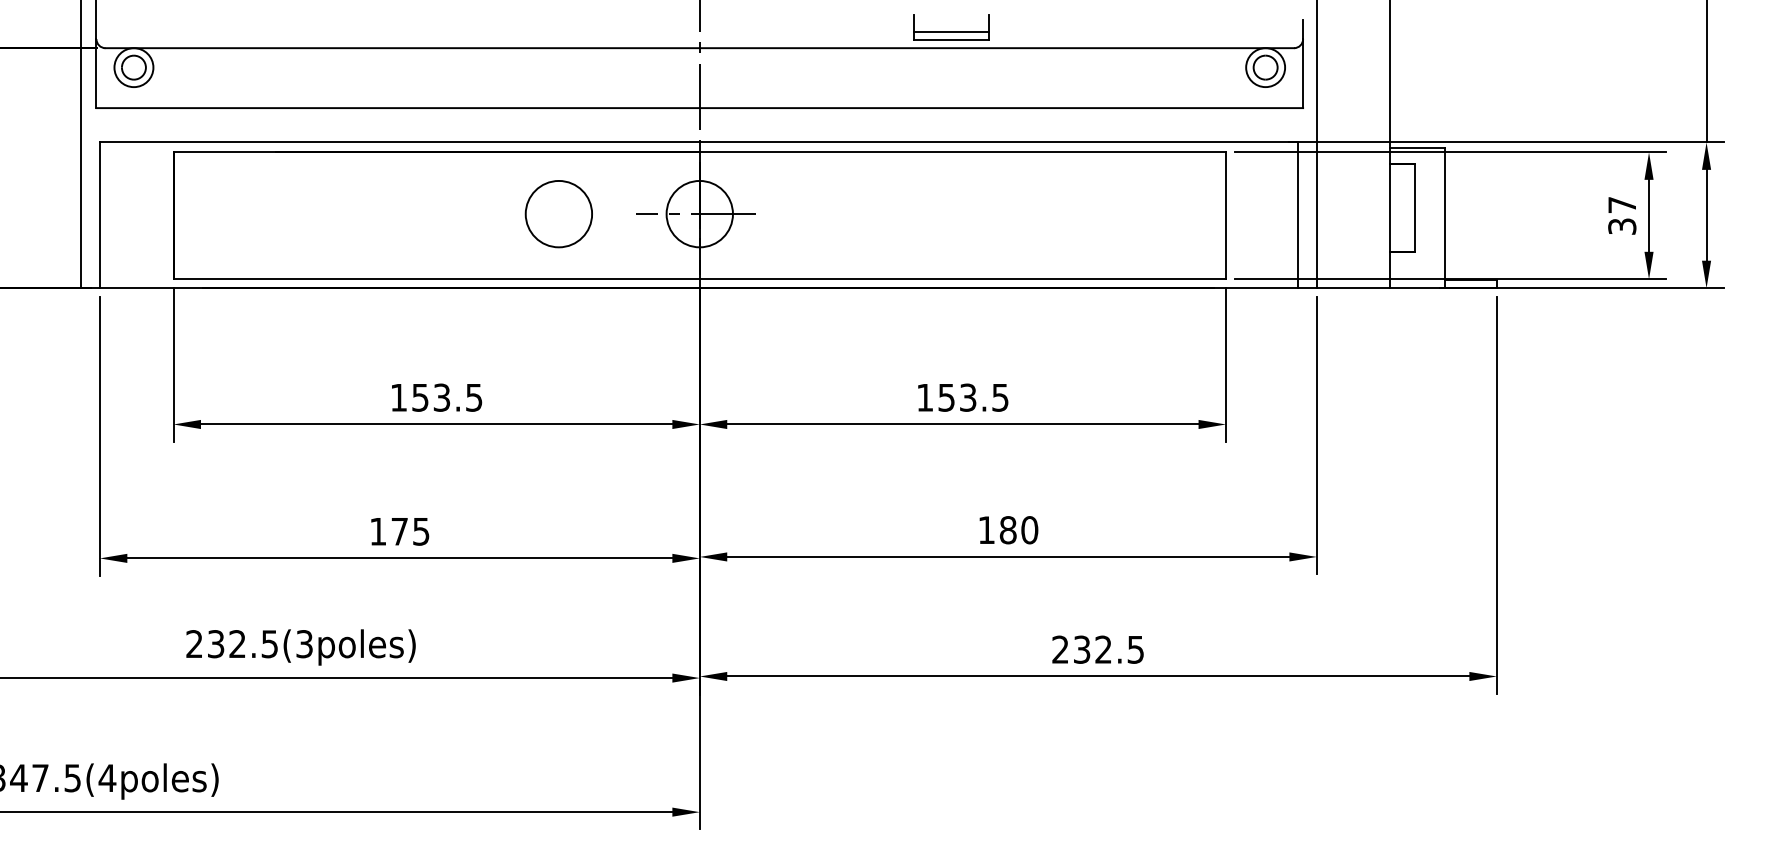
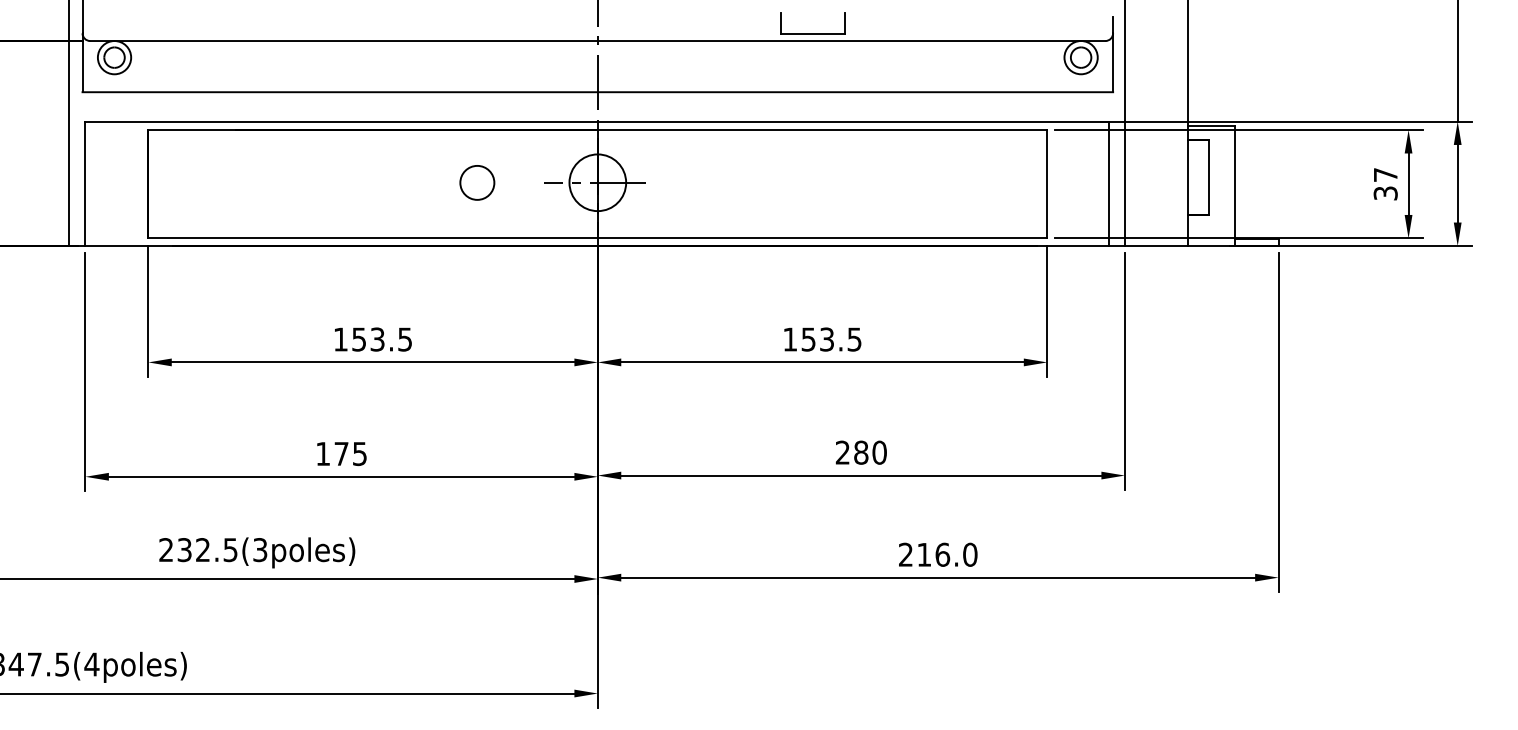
line: (951, 31) -> (812, 26), removed
circle: (558, 214) -> (477, 183), size x0.6
text: (986, 529) -> (842, 452), 180 -> 280
text: (1109, 649) -> (947, 554), 232.5 -> 216.0

